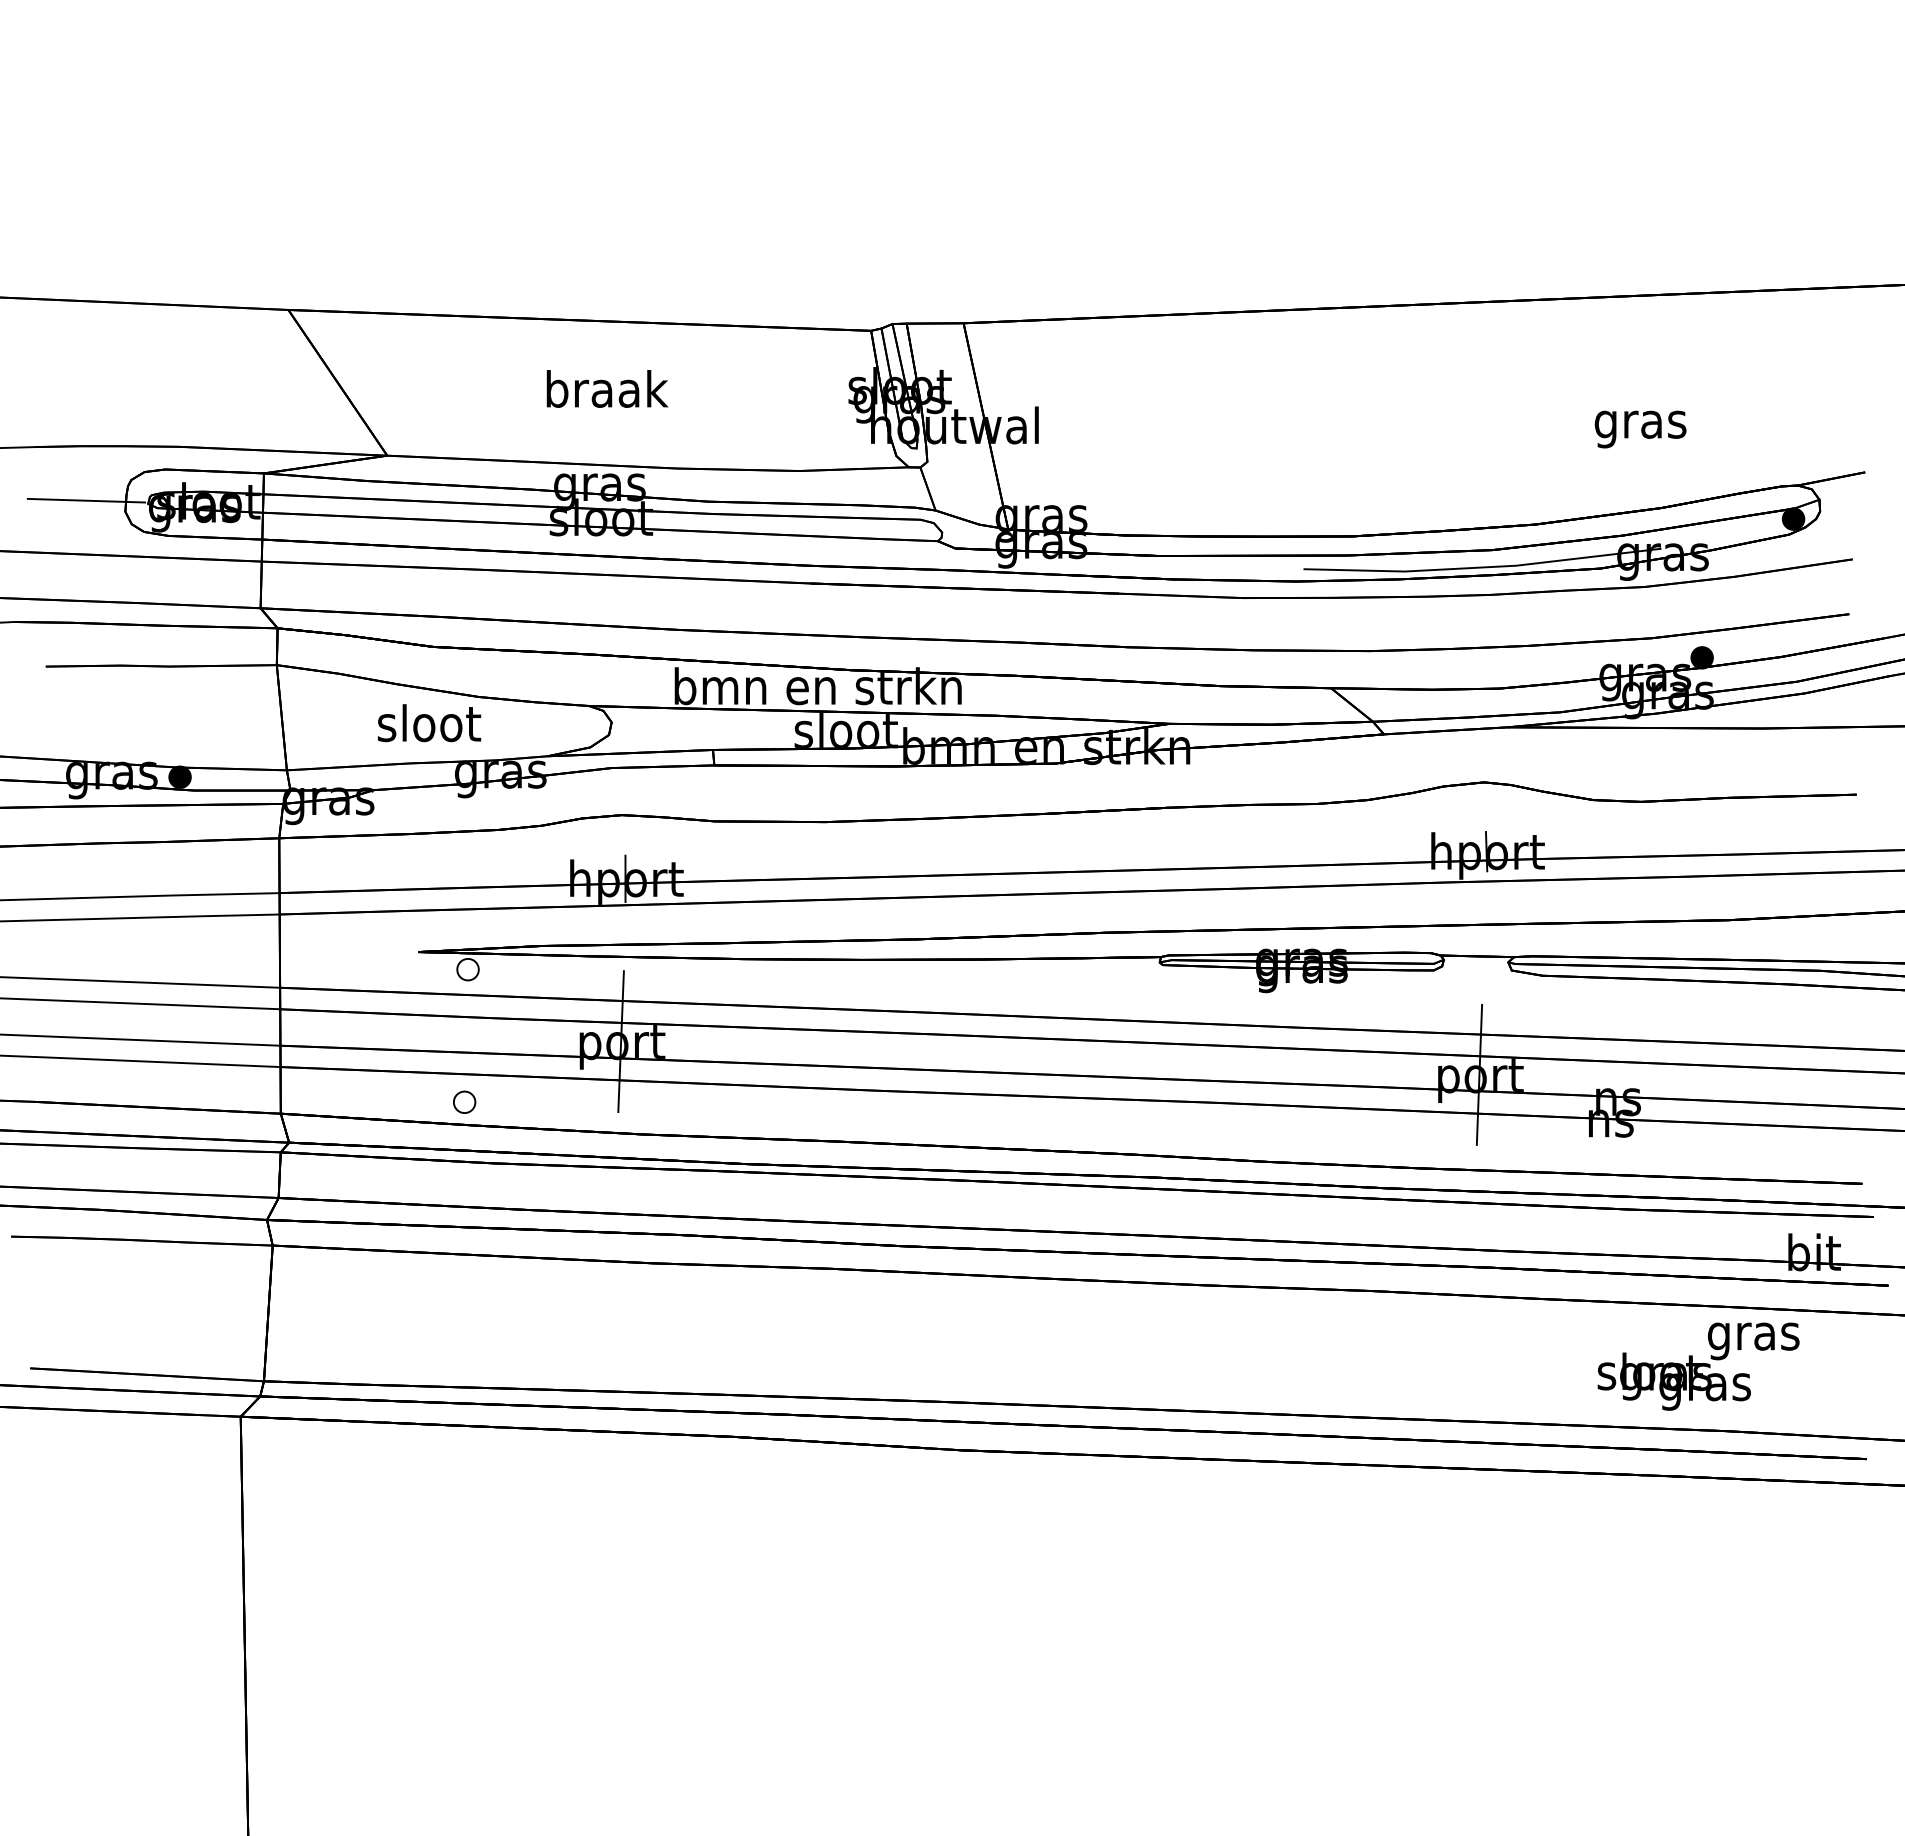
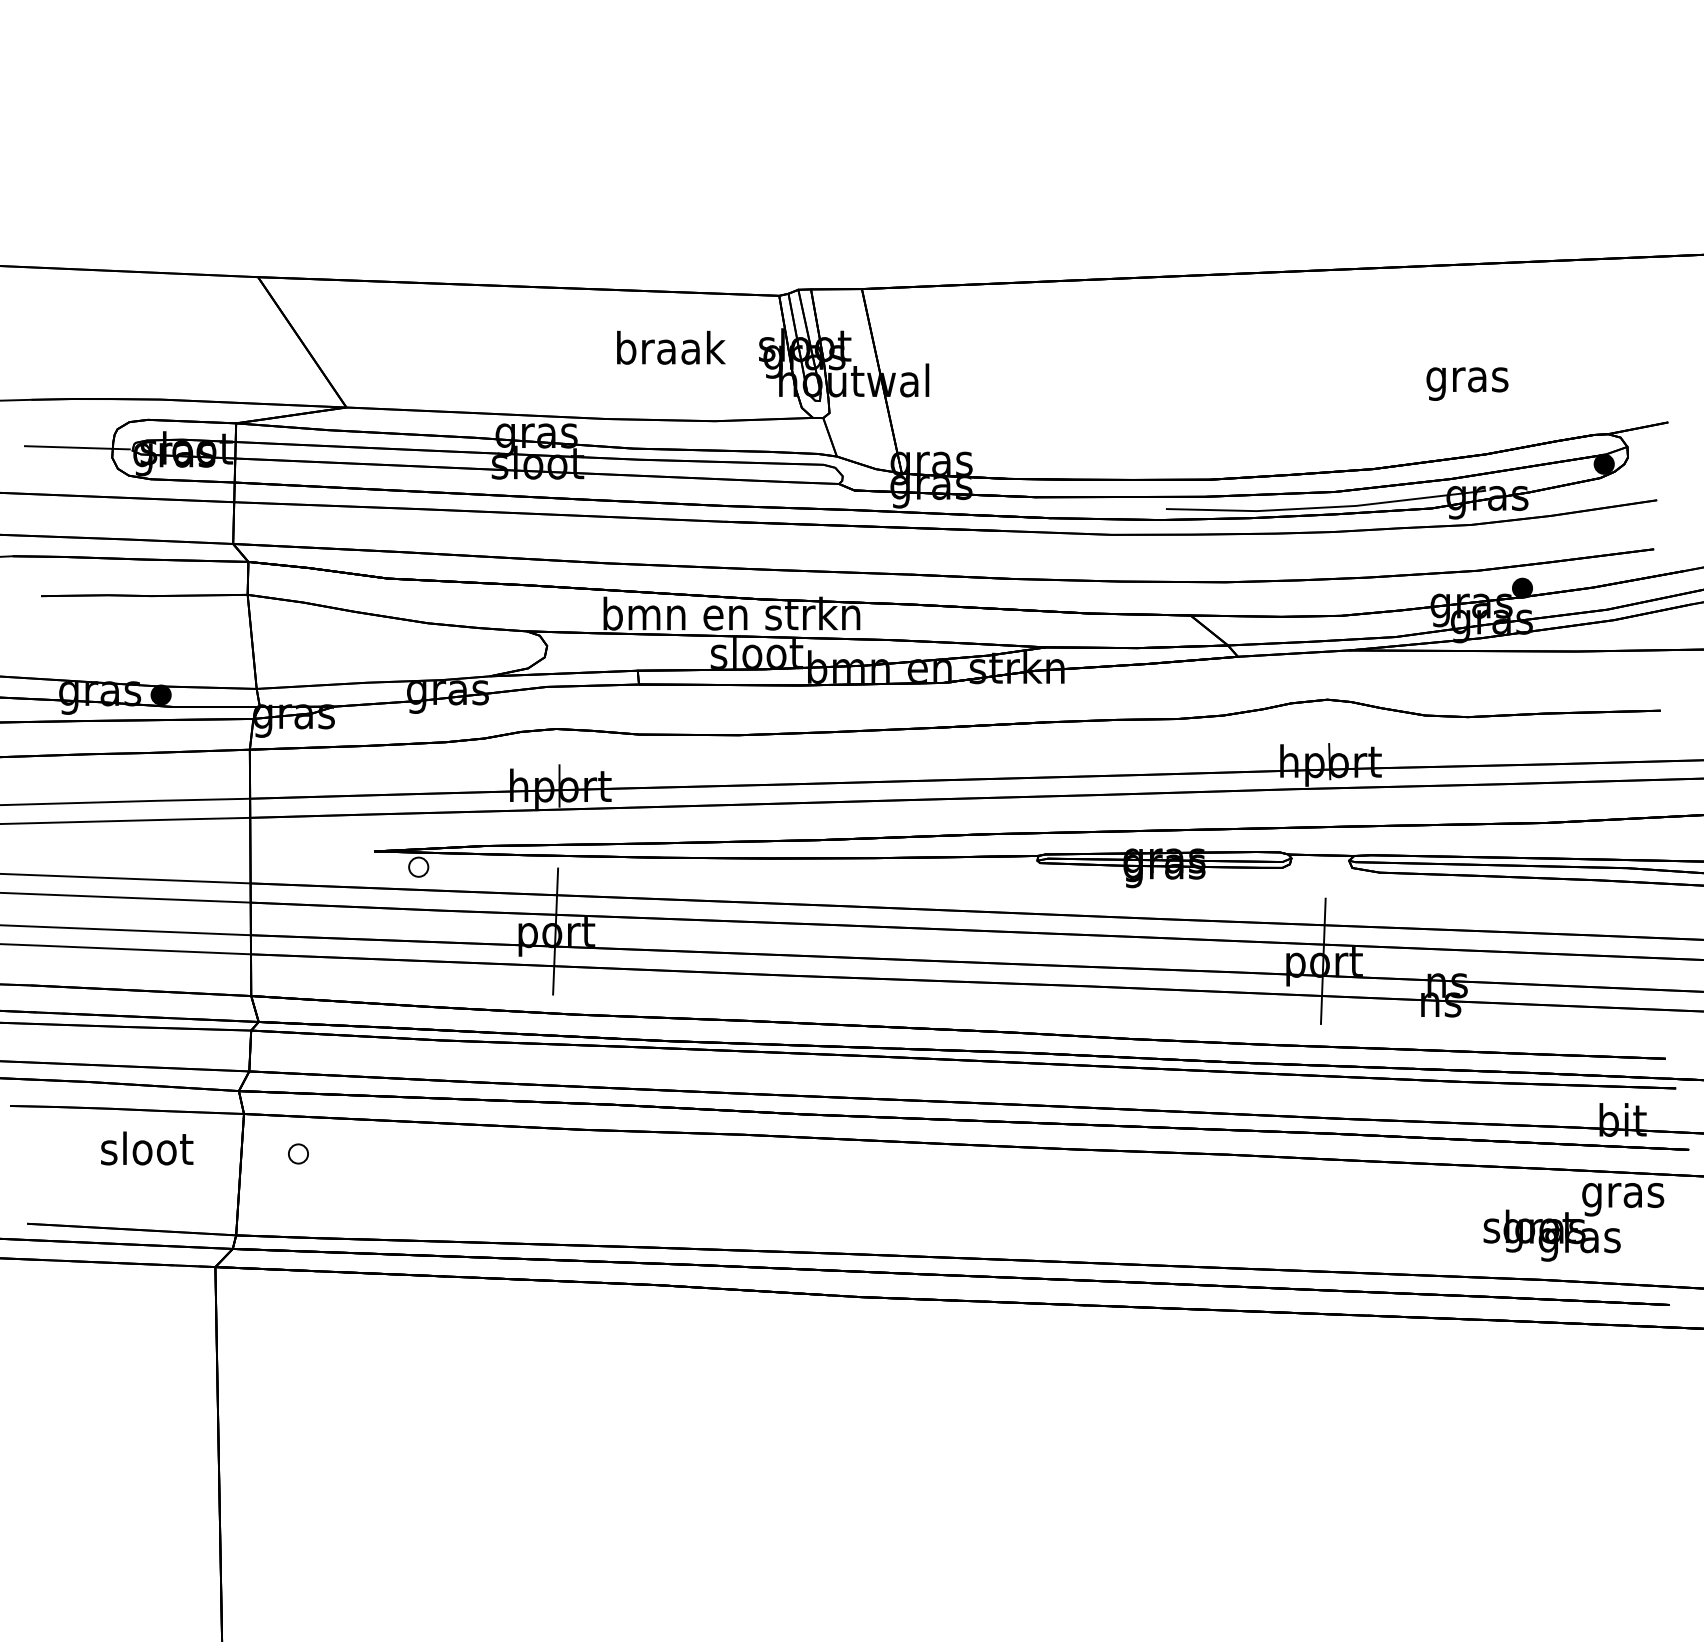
text: (607, 388) -> (671, 347), moved
text: (429, 723) -> (147, 1148), moved
part: (464, 1101) -> (298, 1153), moved
text: (1698, 1366) -> (1573, 1222), moved

